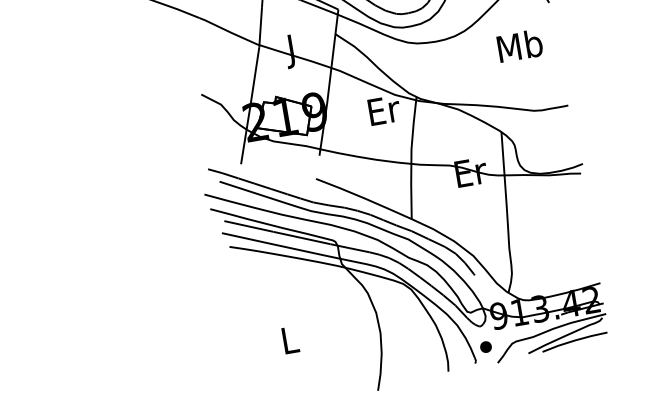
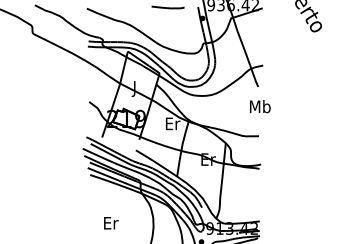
text: (520, 45) -> (260, 106), moved
text: (291, 340) -> (111, 223), L -> Er

